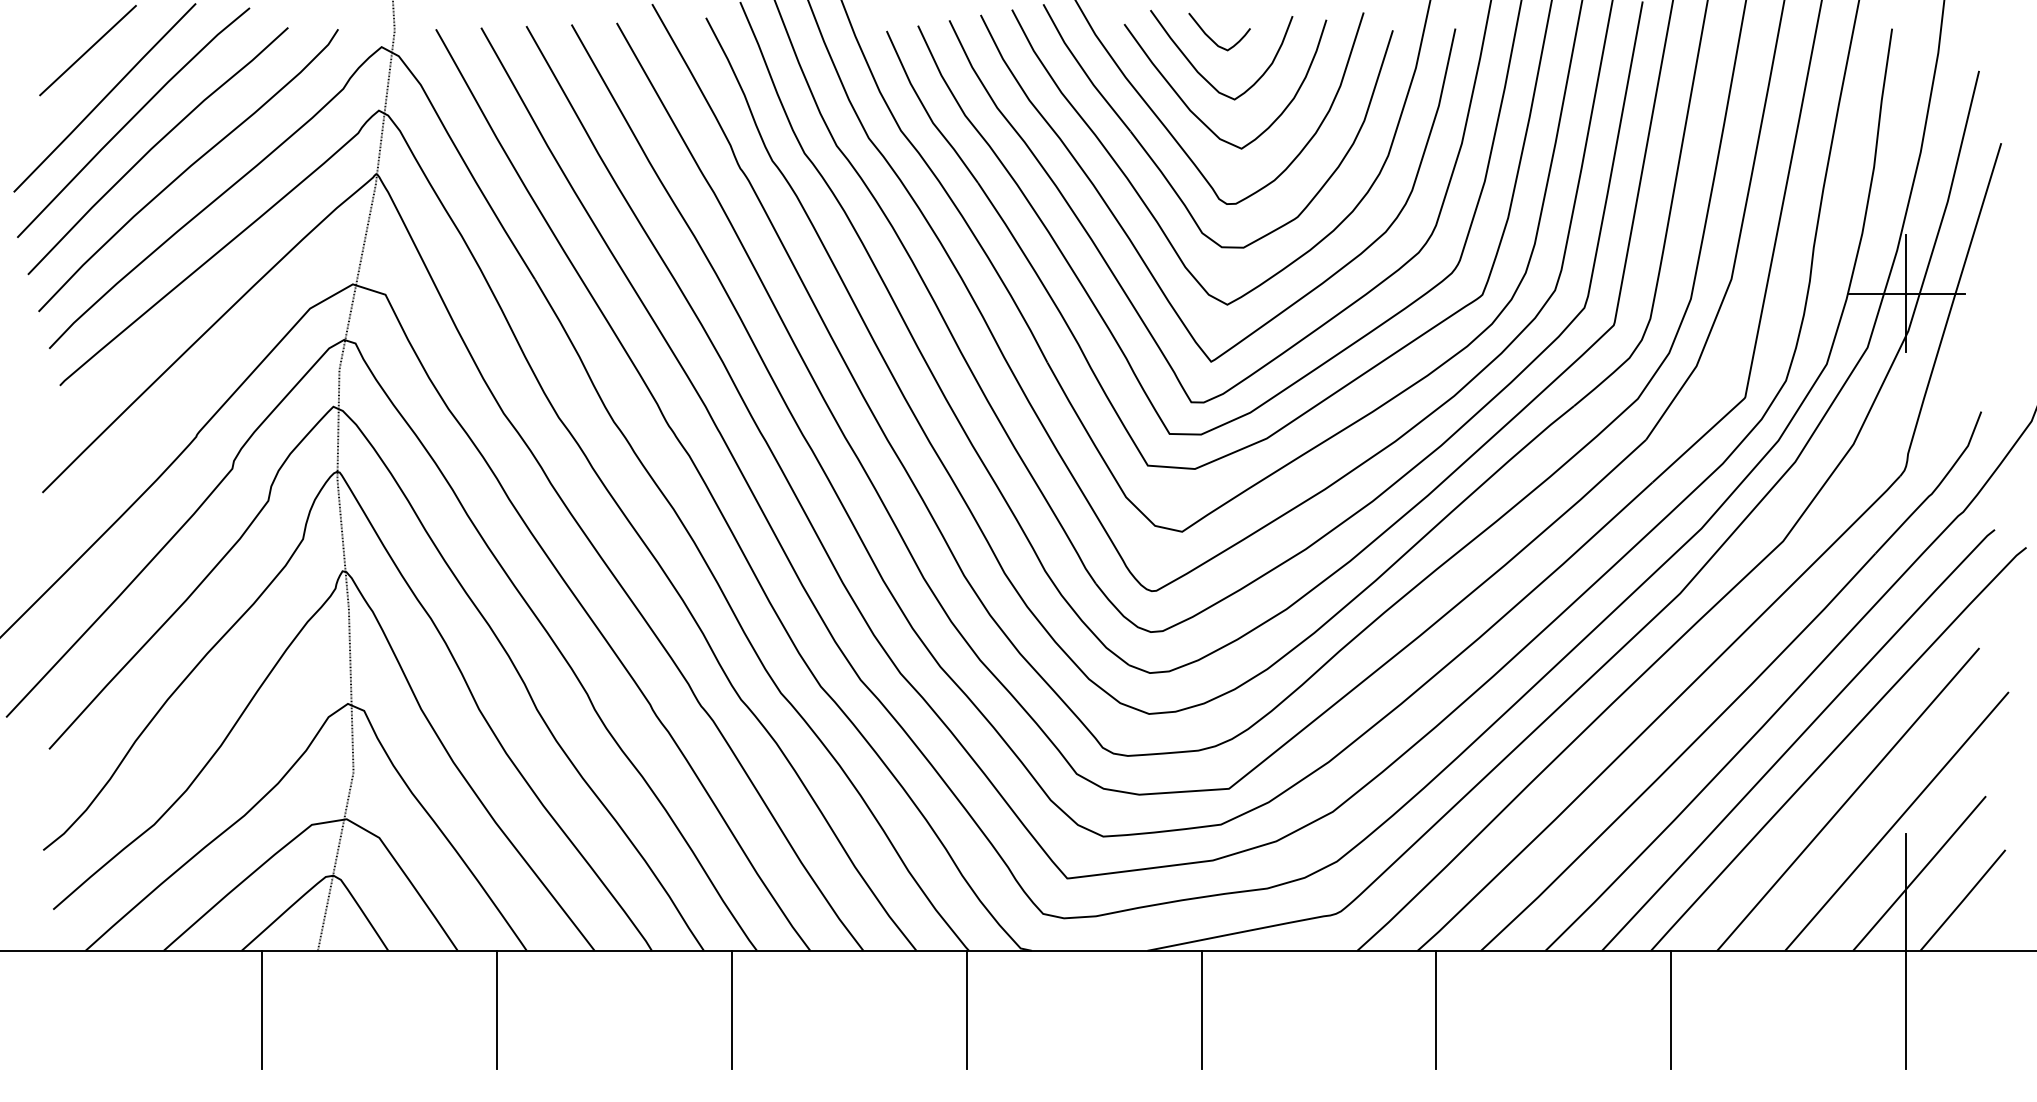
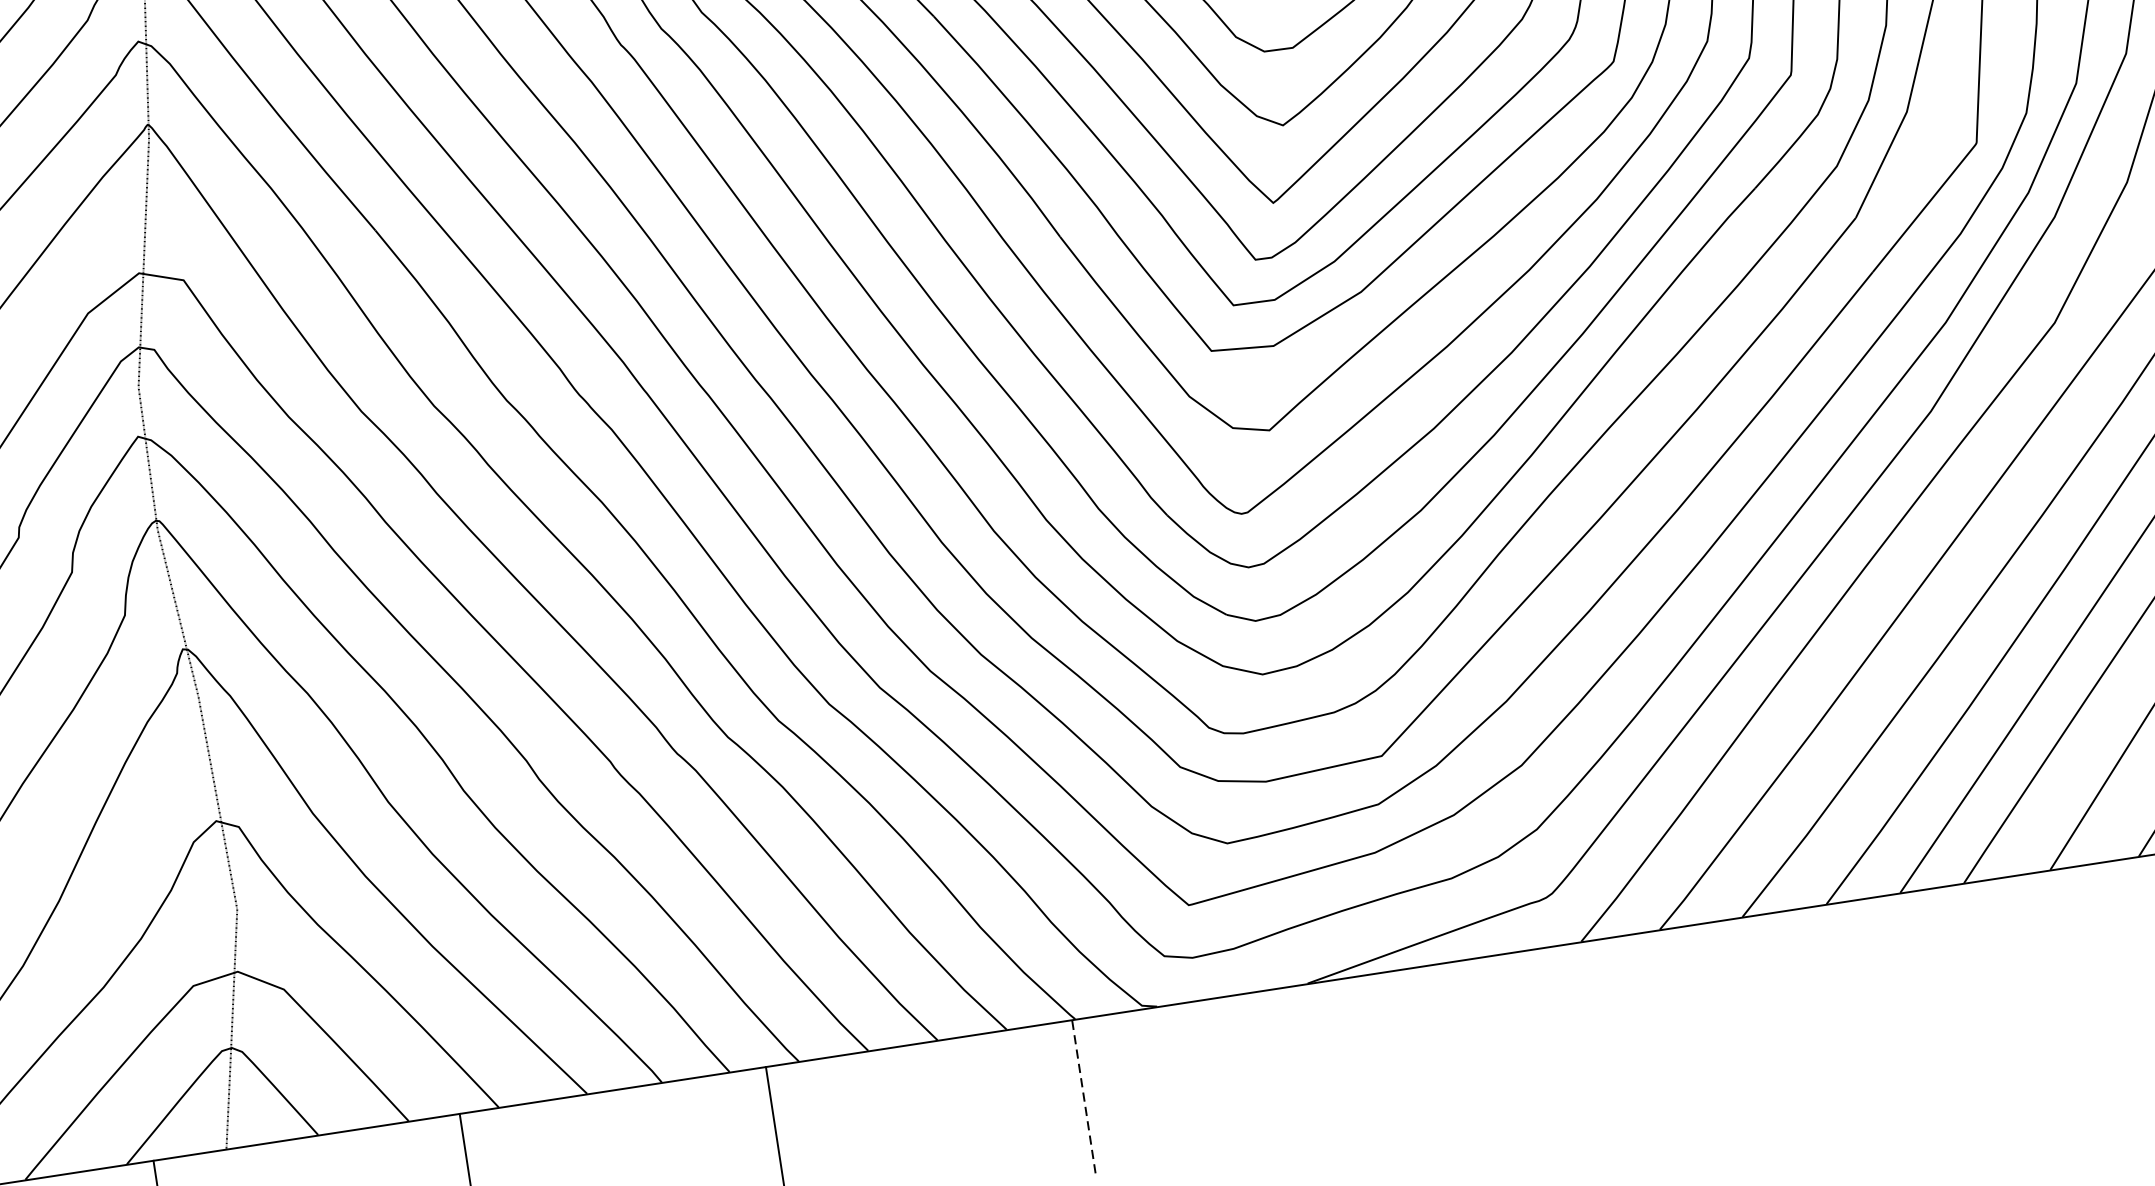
line: (1201, 1009) -> (1389, 1049), removed
line: (1436, 1009) -> (1696, 1002), removed
line: (1671, 1009) -> (2002, 955), removed
line: (966, 1010) -> (1083, 1097), solid -> dashed

